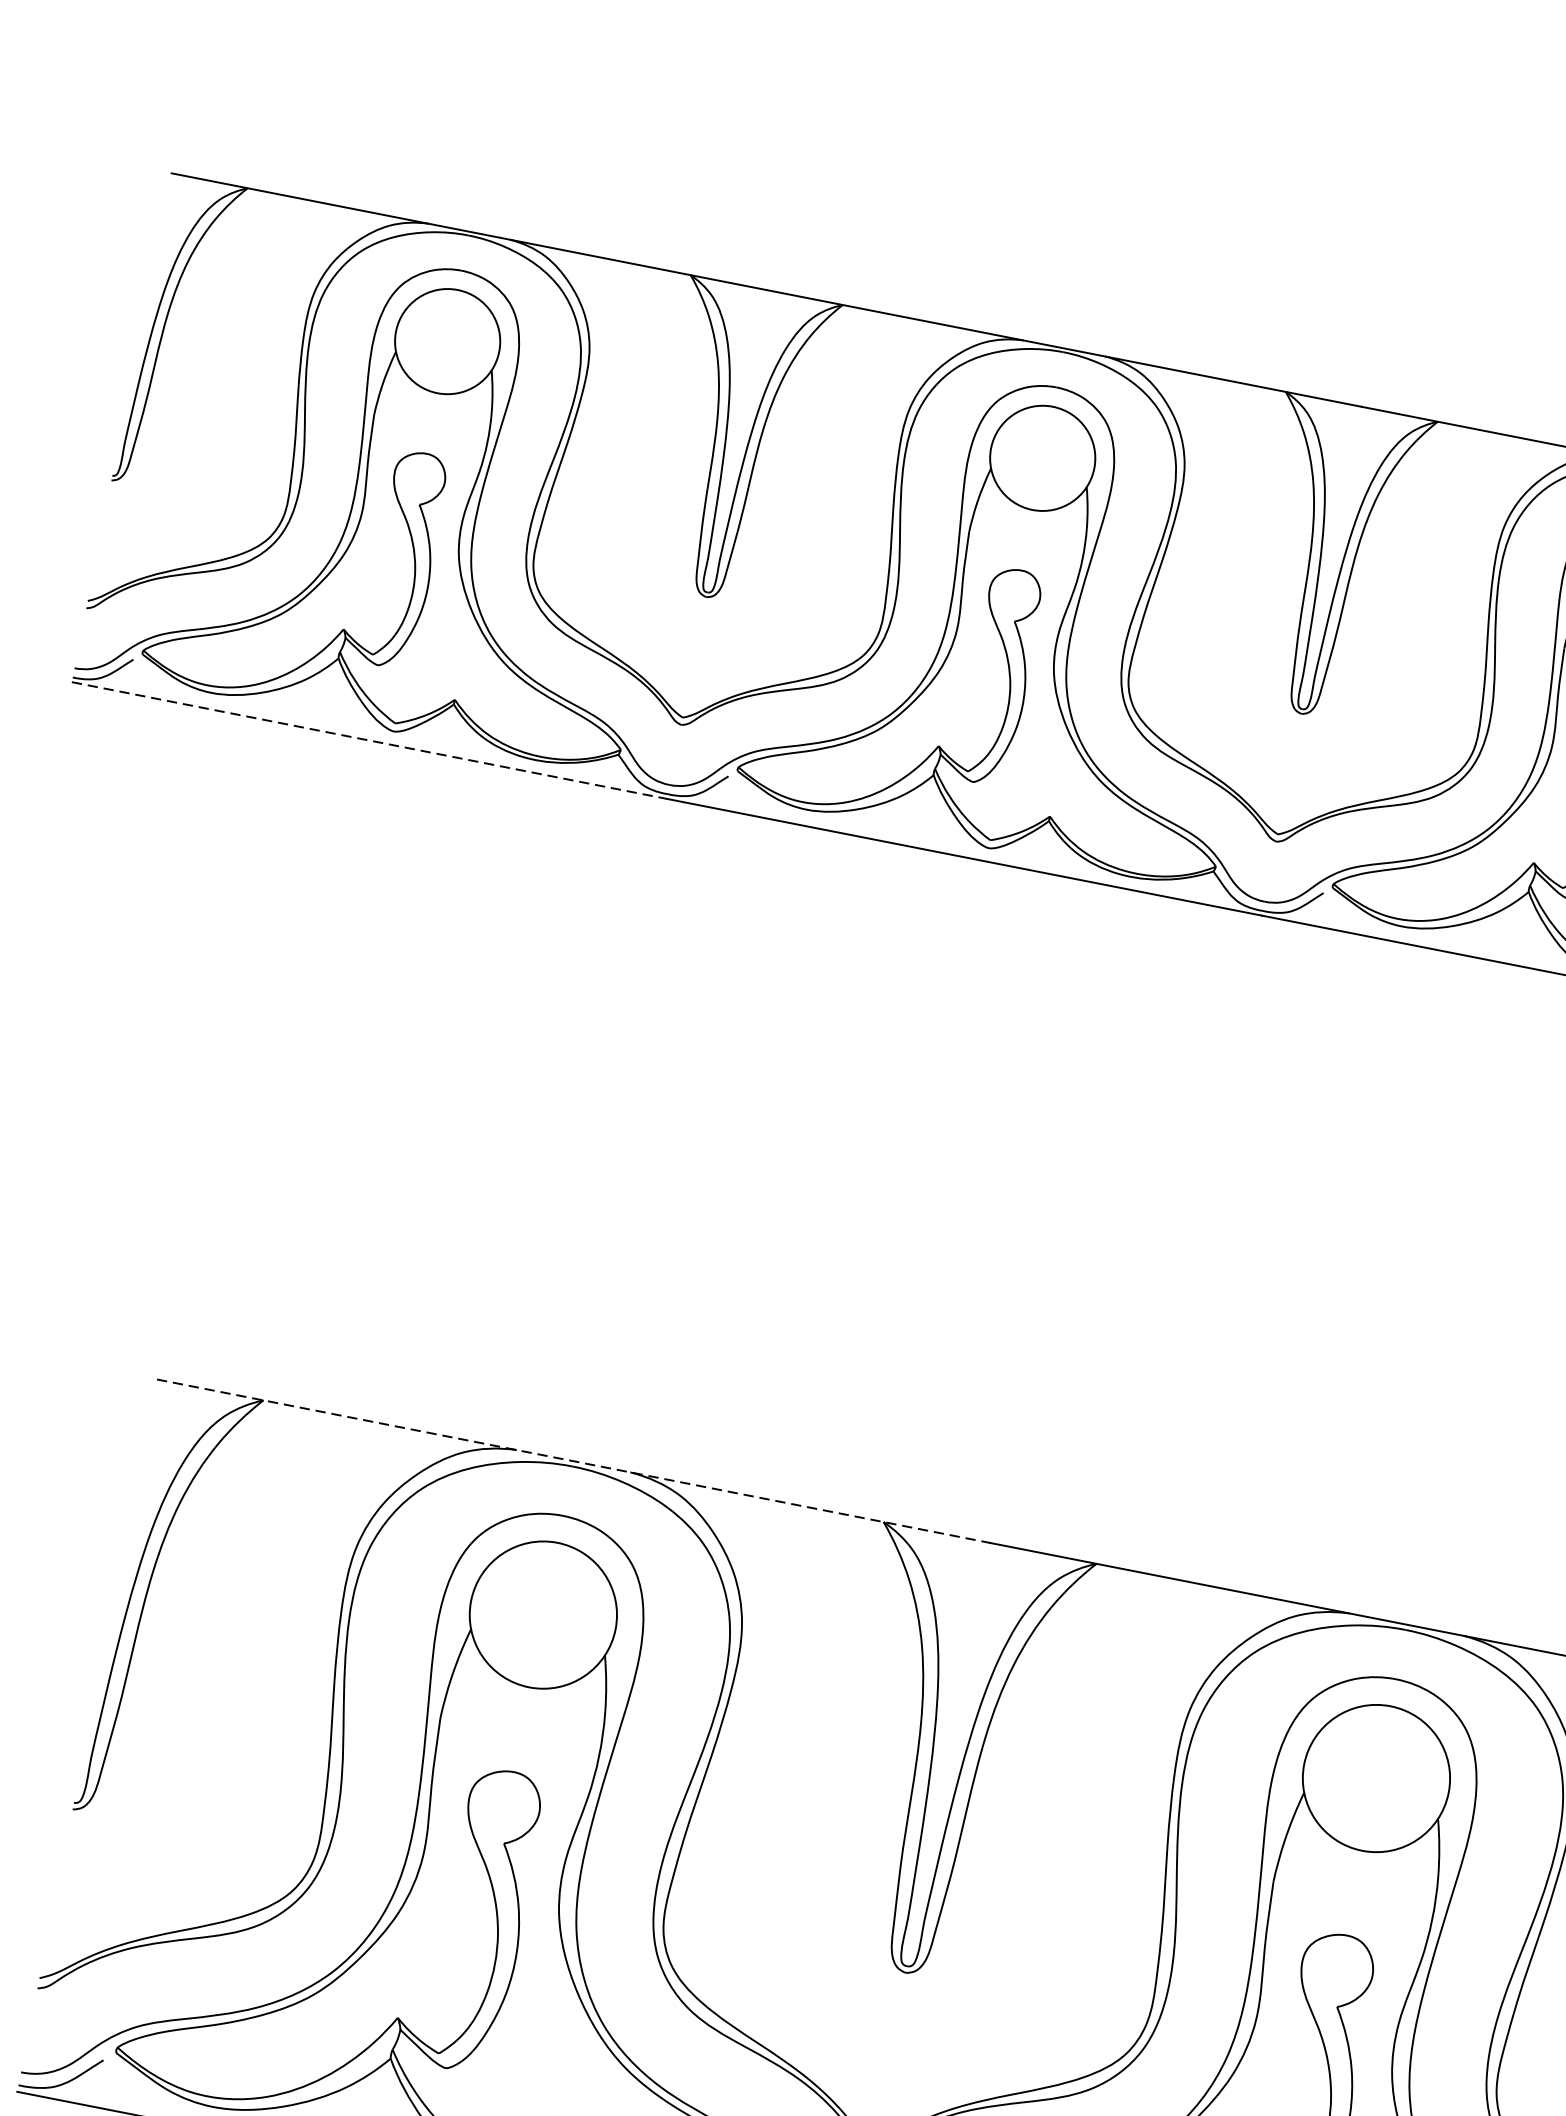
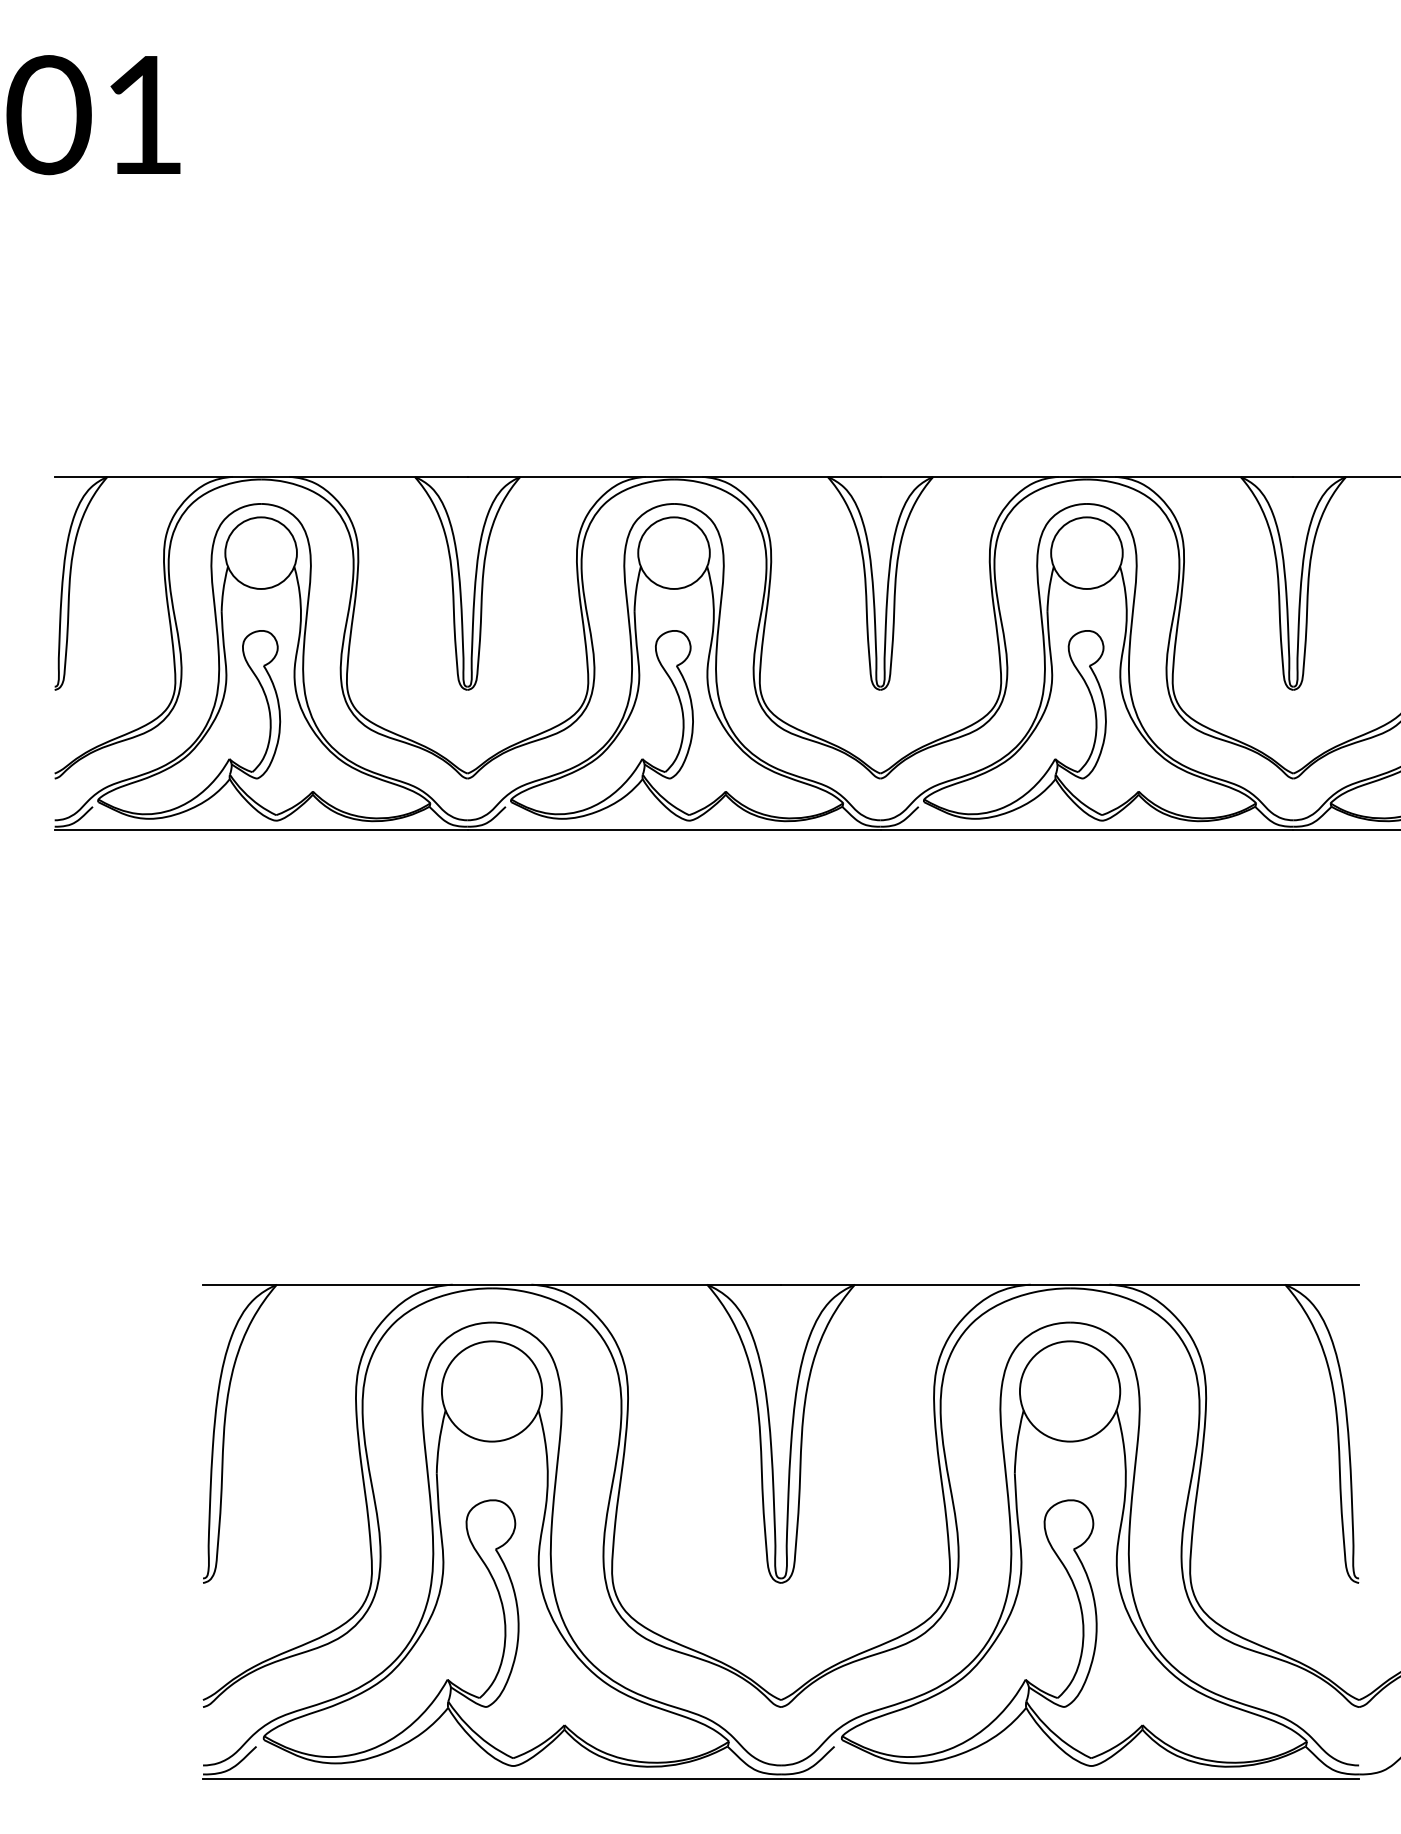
line: (370, 739) -> (261, 829), dashed -> solid
line: (574, 1461) -> (492, 1284), dashed -> solid

